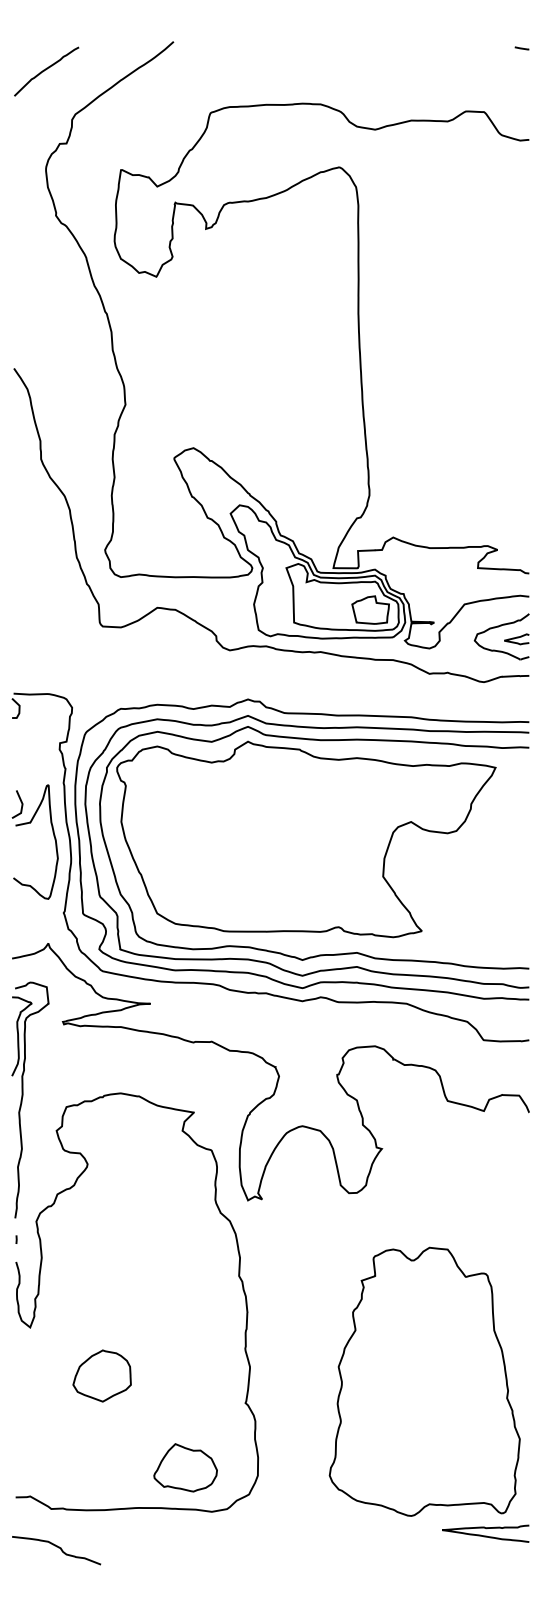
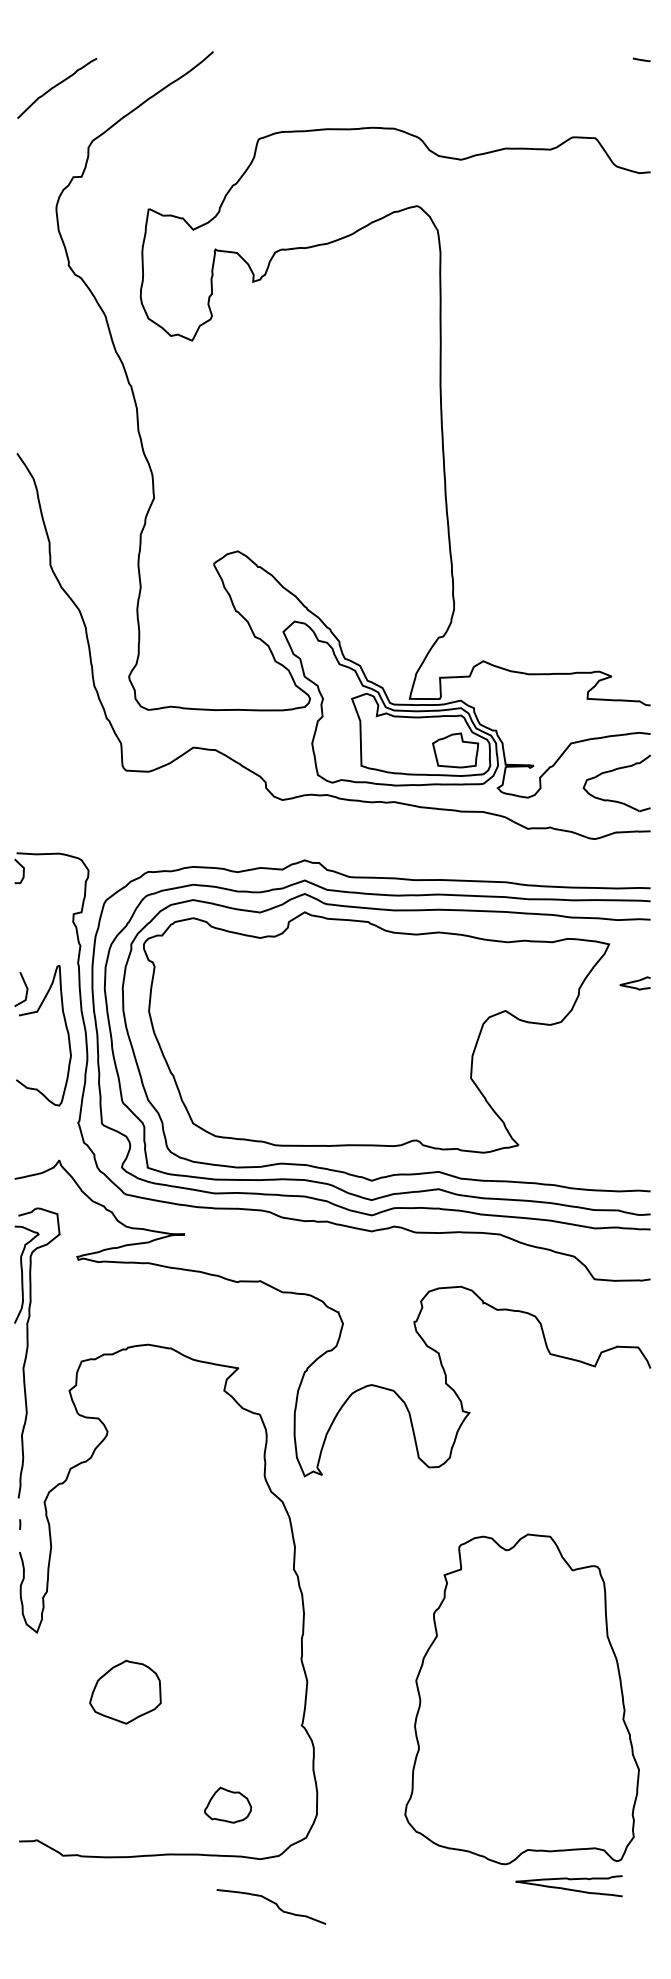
curve: (516, 638) -> (634, 982), moved
part: (185, 1468) -> (227, 1805), size x0.6
curve: (485, 1535) -> (568, 1888), moved
curve: (58, 1547) -> (273, 1903), moved

